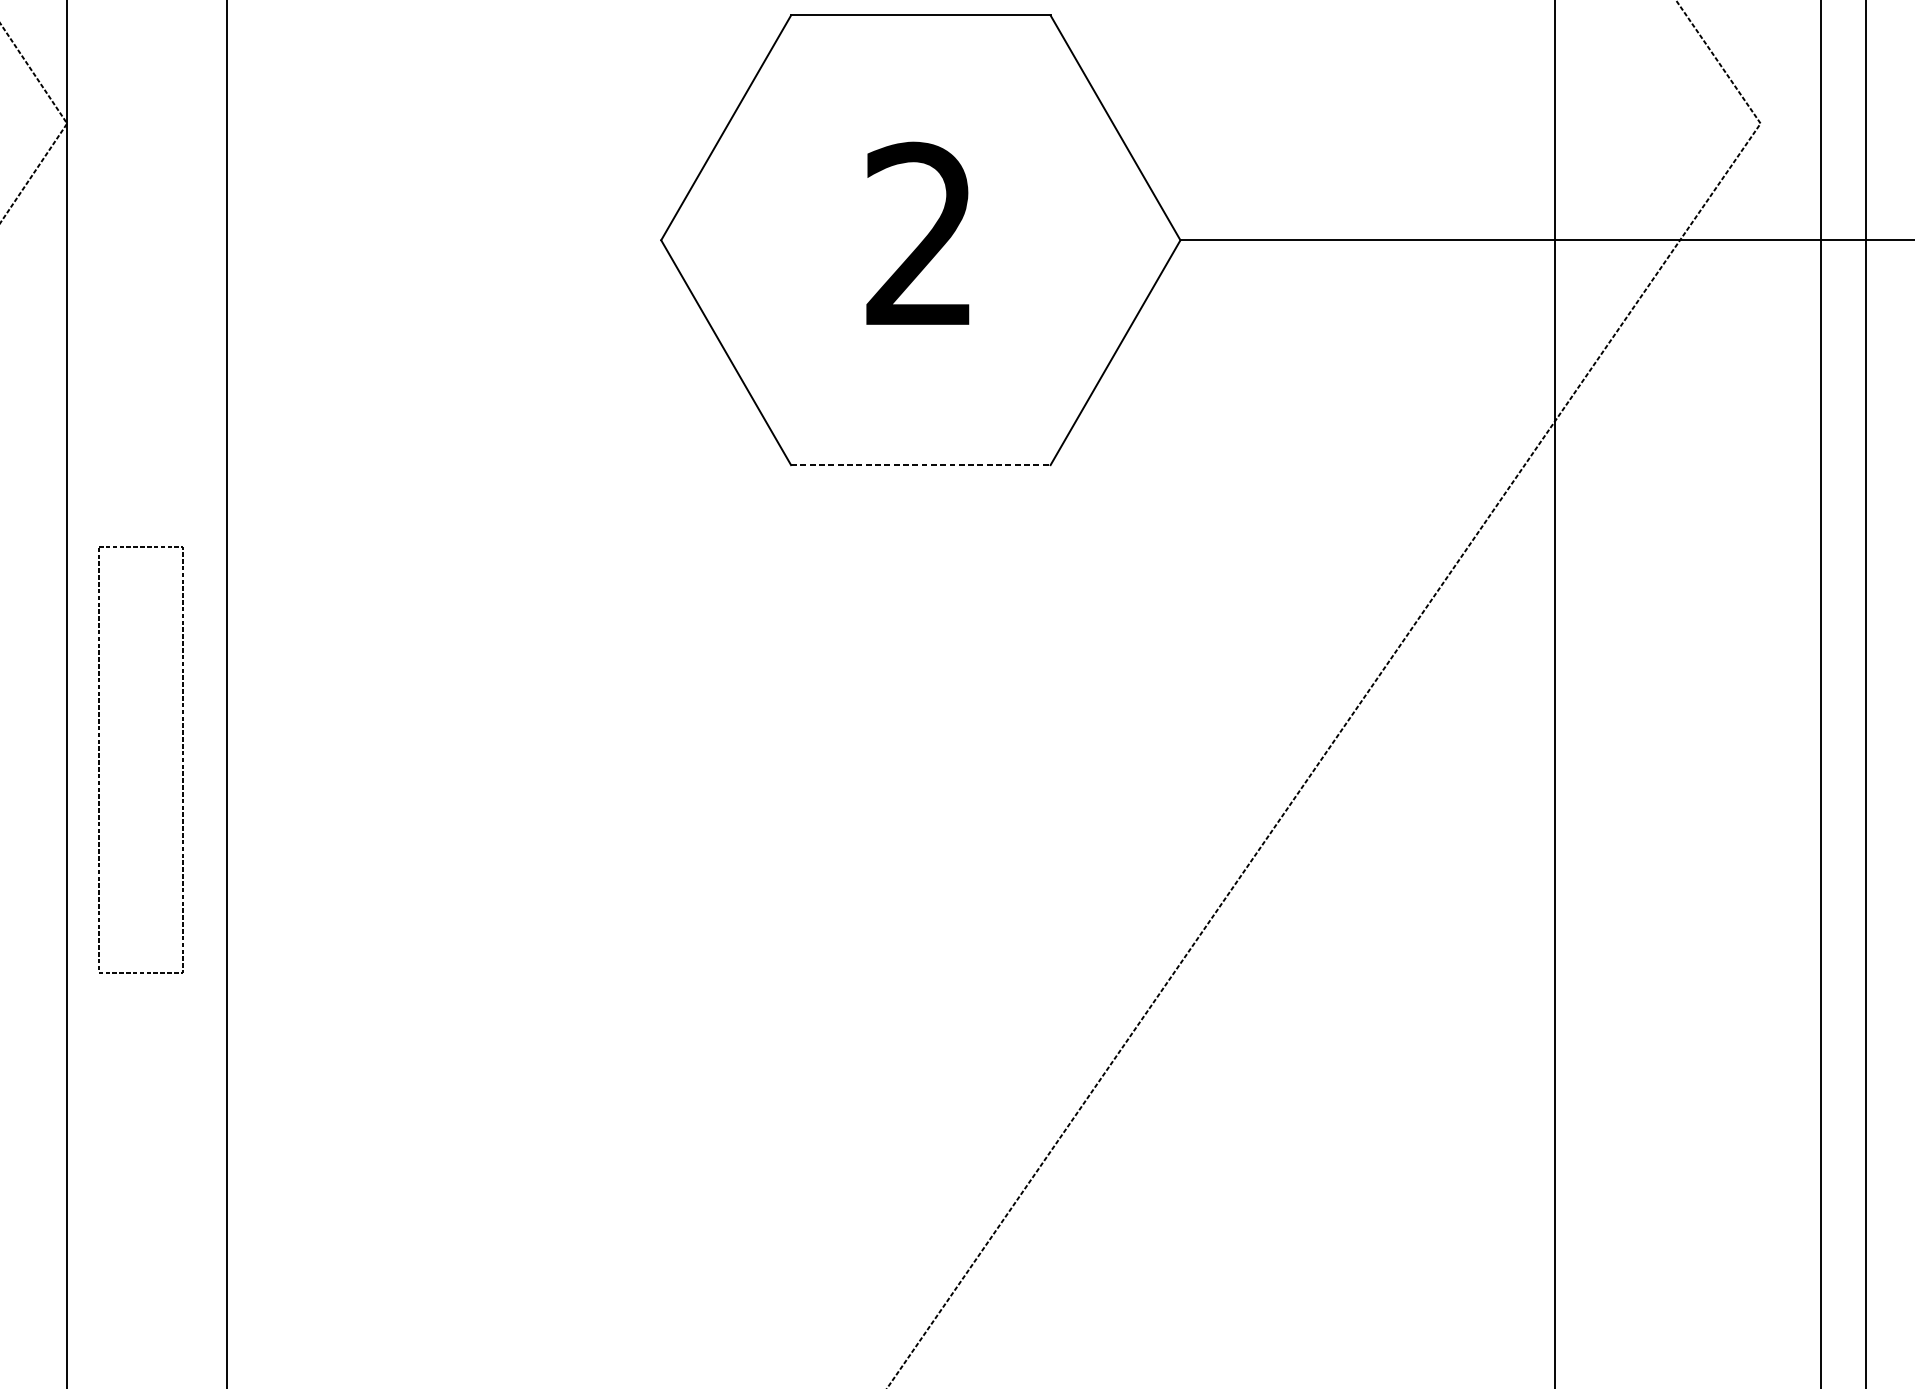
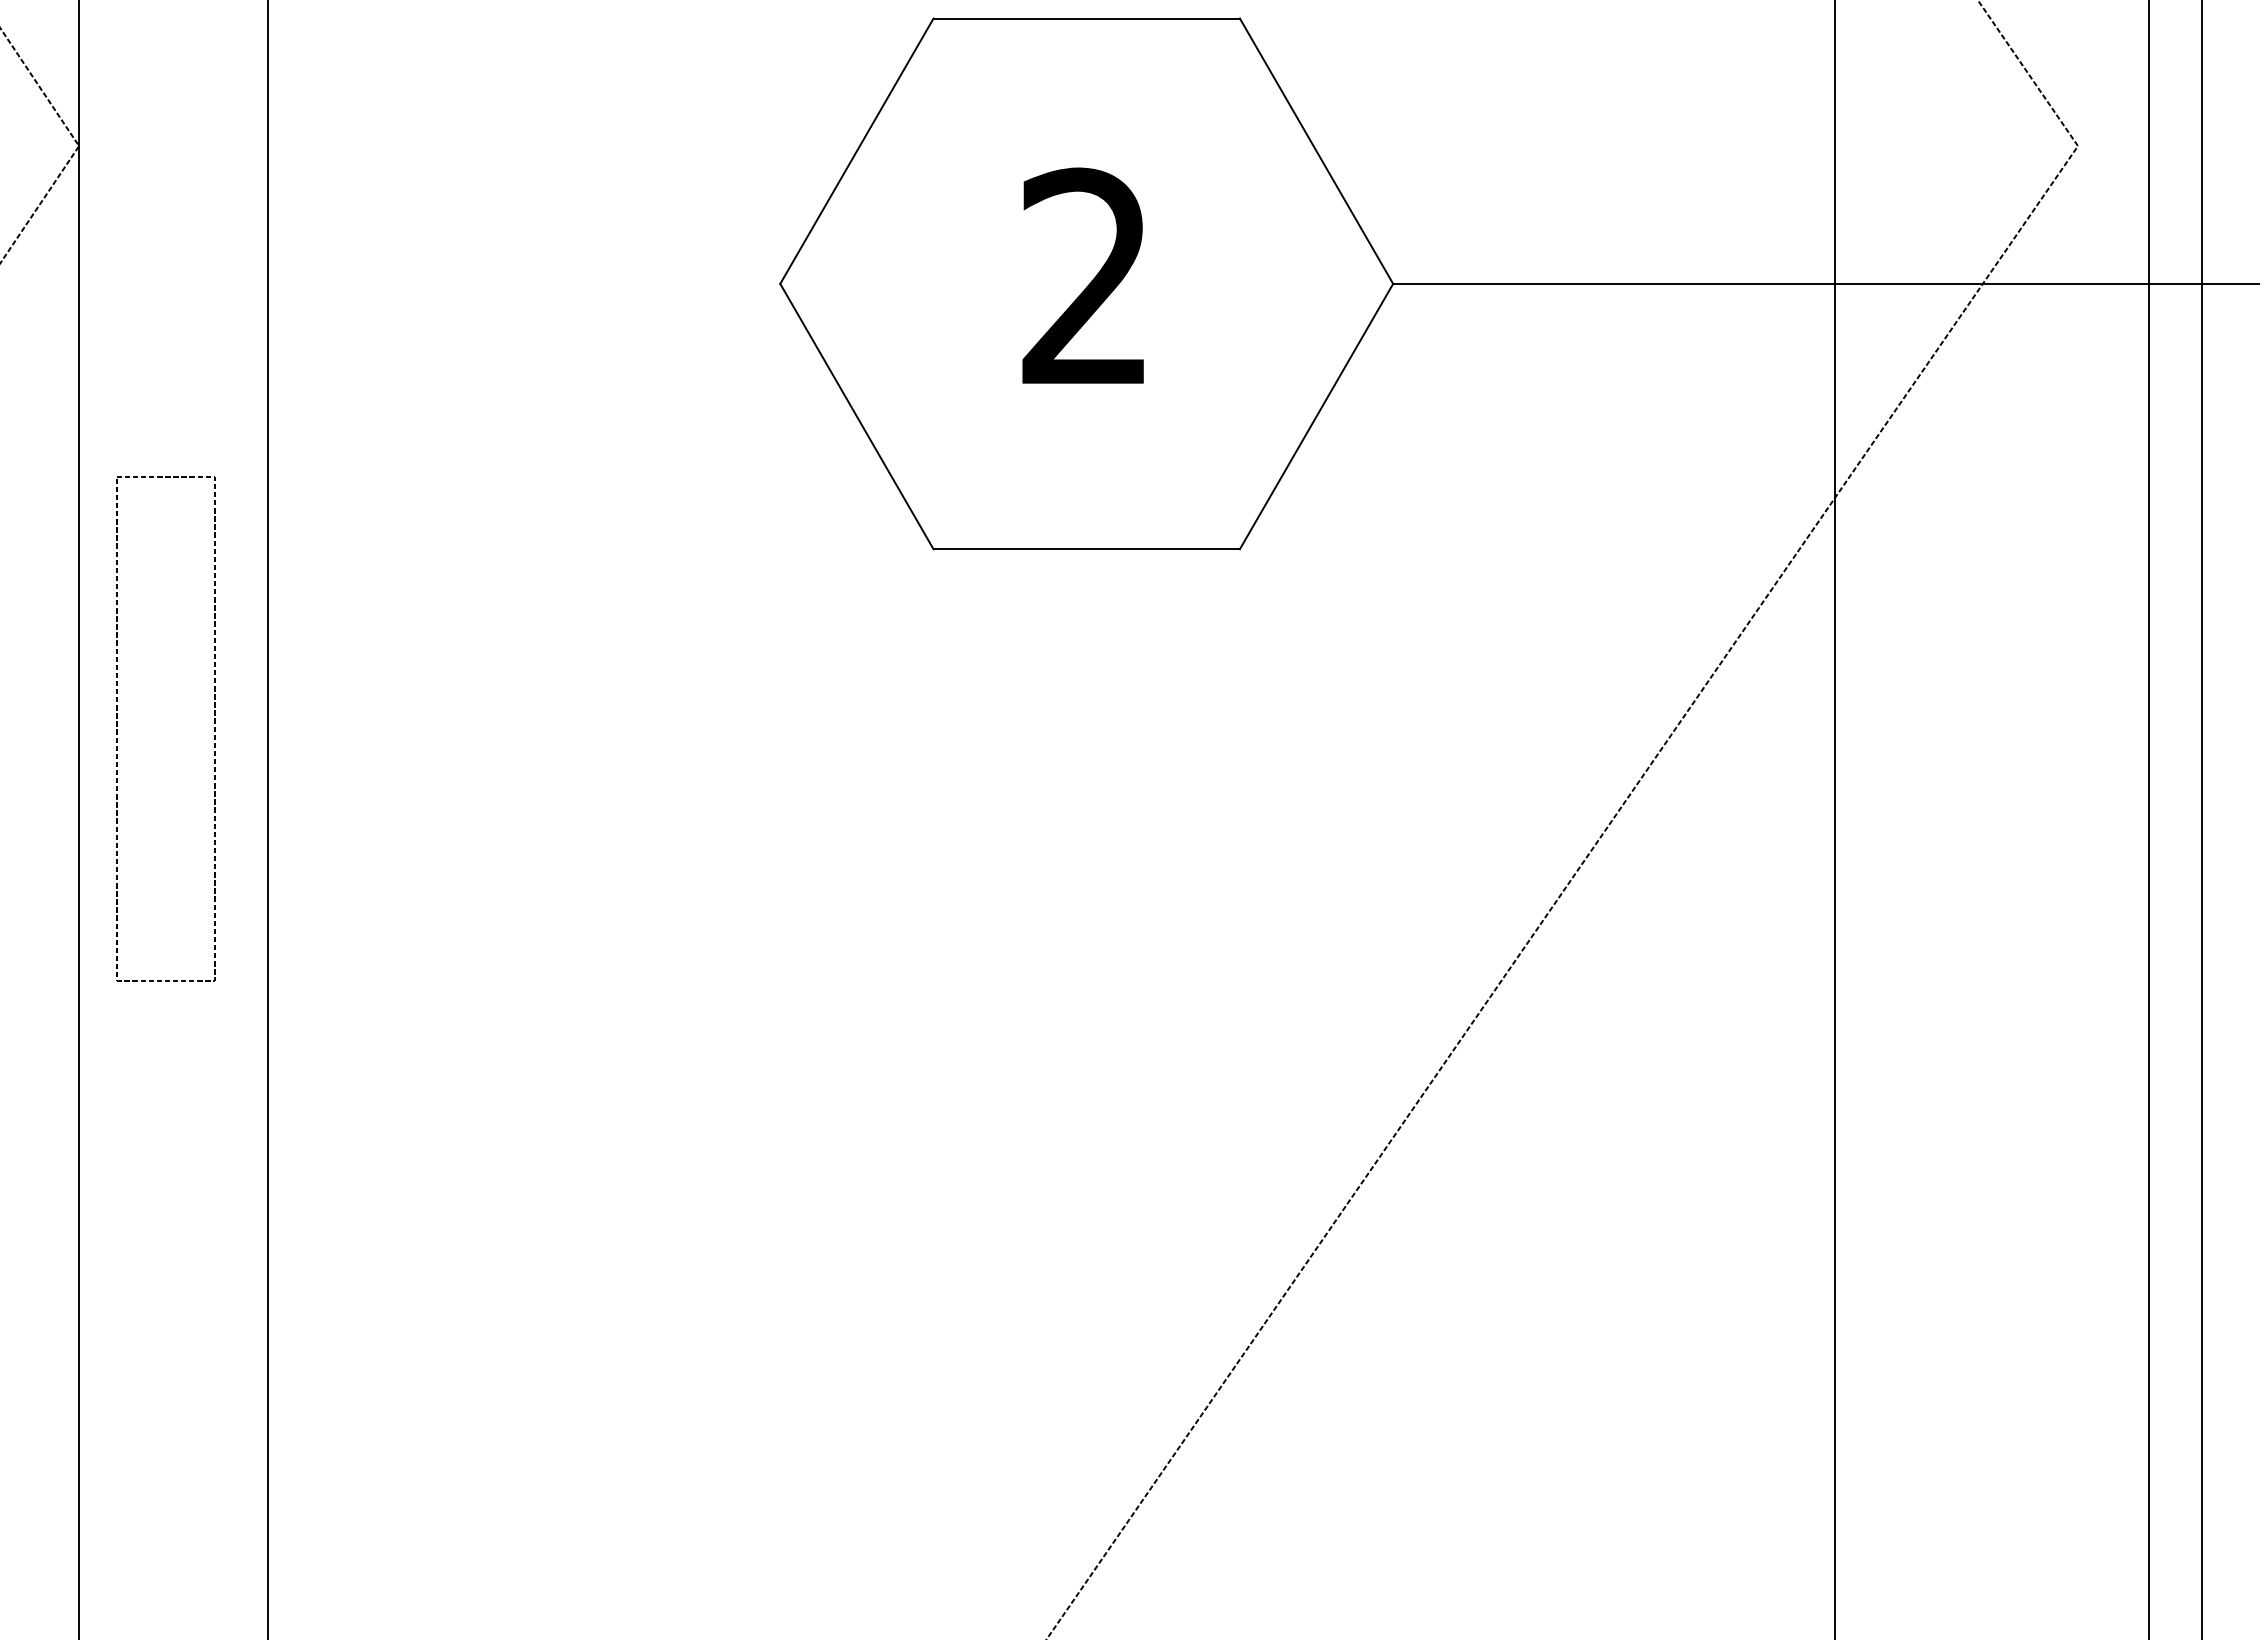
line: (921, 465) -> (1087, 549), dashed -> solid
part: (99, 760) -> (117, 729), moved

